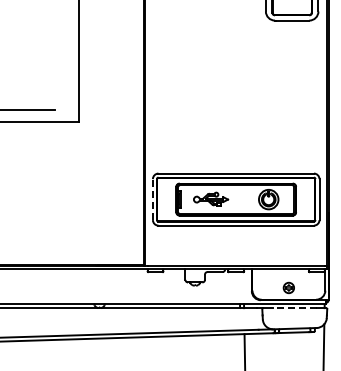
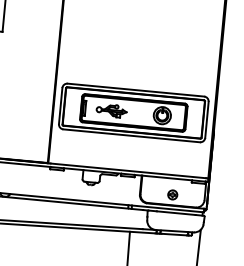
line: (152, 199) -> (60, 105), dashed -> solid
line: (294, 308) -> (175, 213), dashed -> solid

